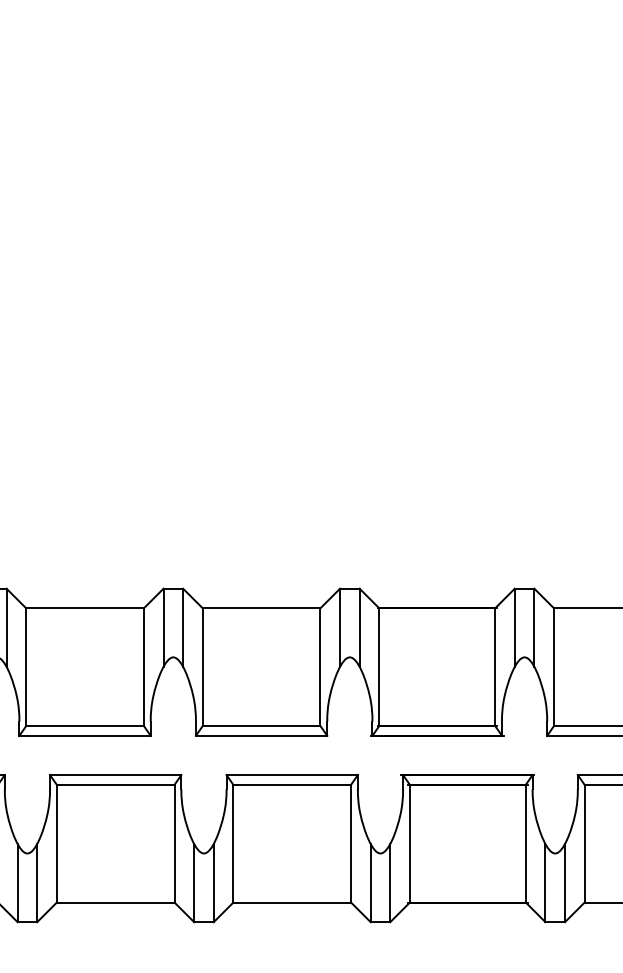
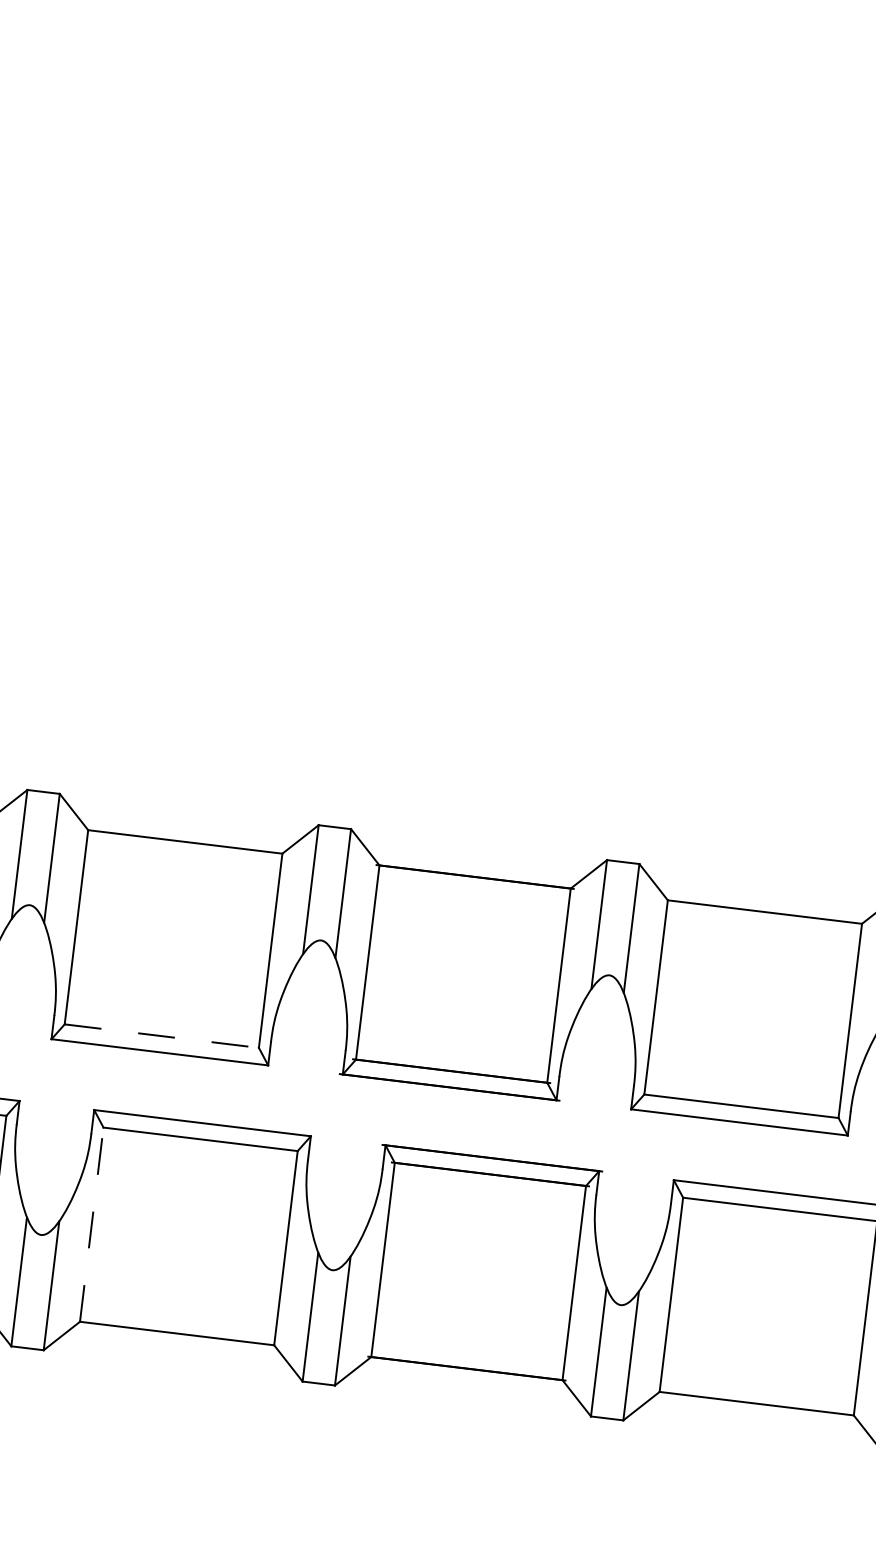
line: (261, 726) -> (161, 1036), solid -> dashed
line: (233, 843) -> (91, 1224), solid -> dashed

